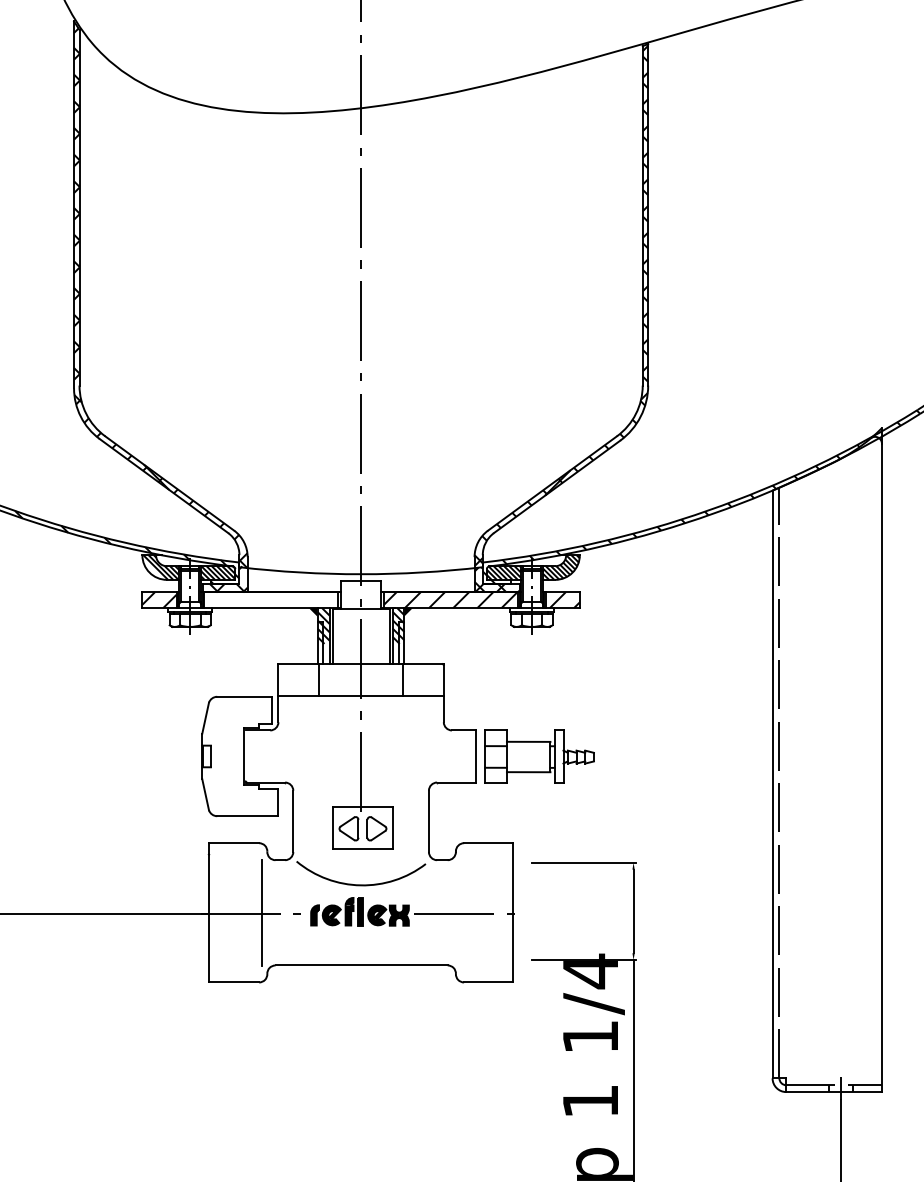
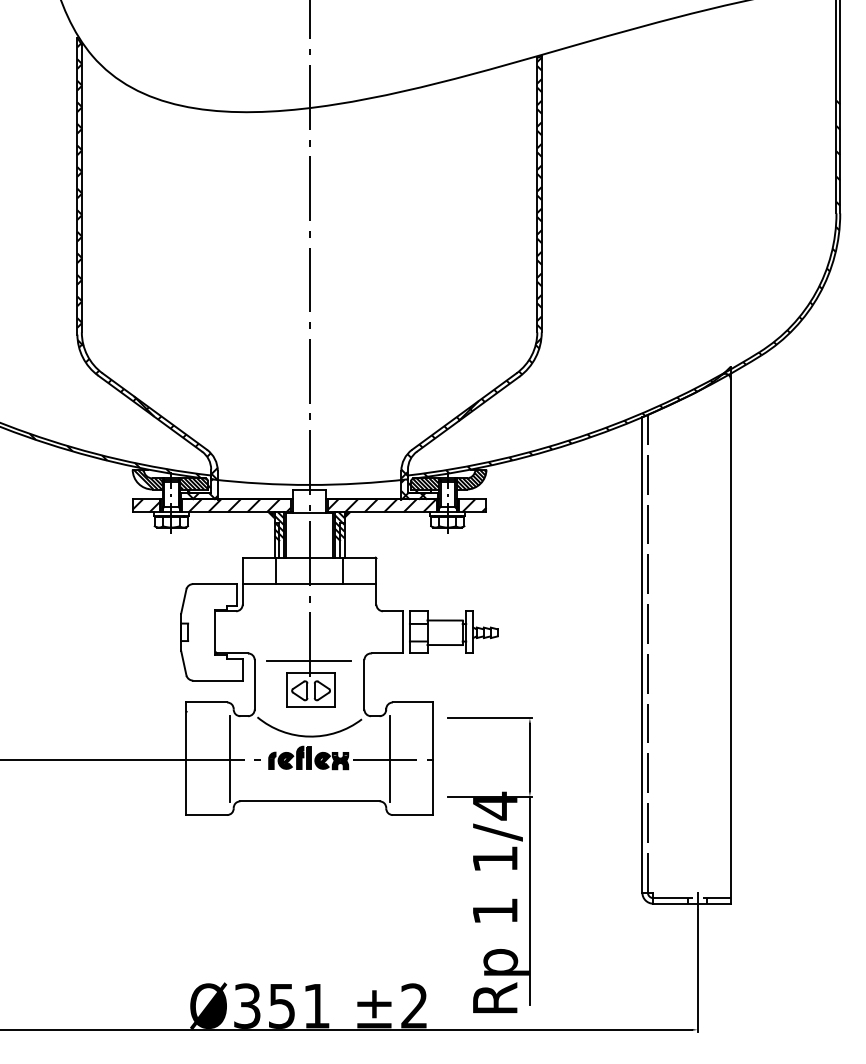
hatch: (274, 599) -> (239, 505), added
line: (359, 791) -> (308, 660), added
line: (459, 912) -> (389, 758), added

